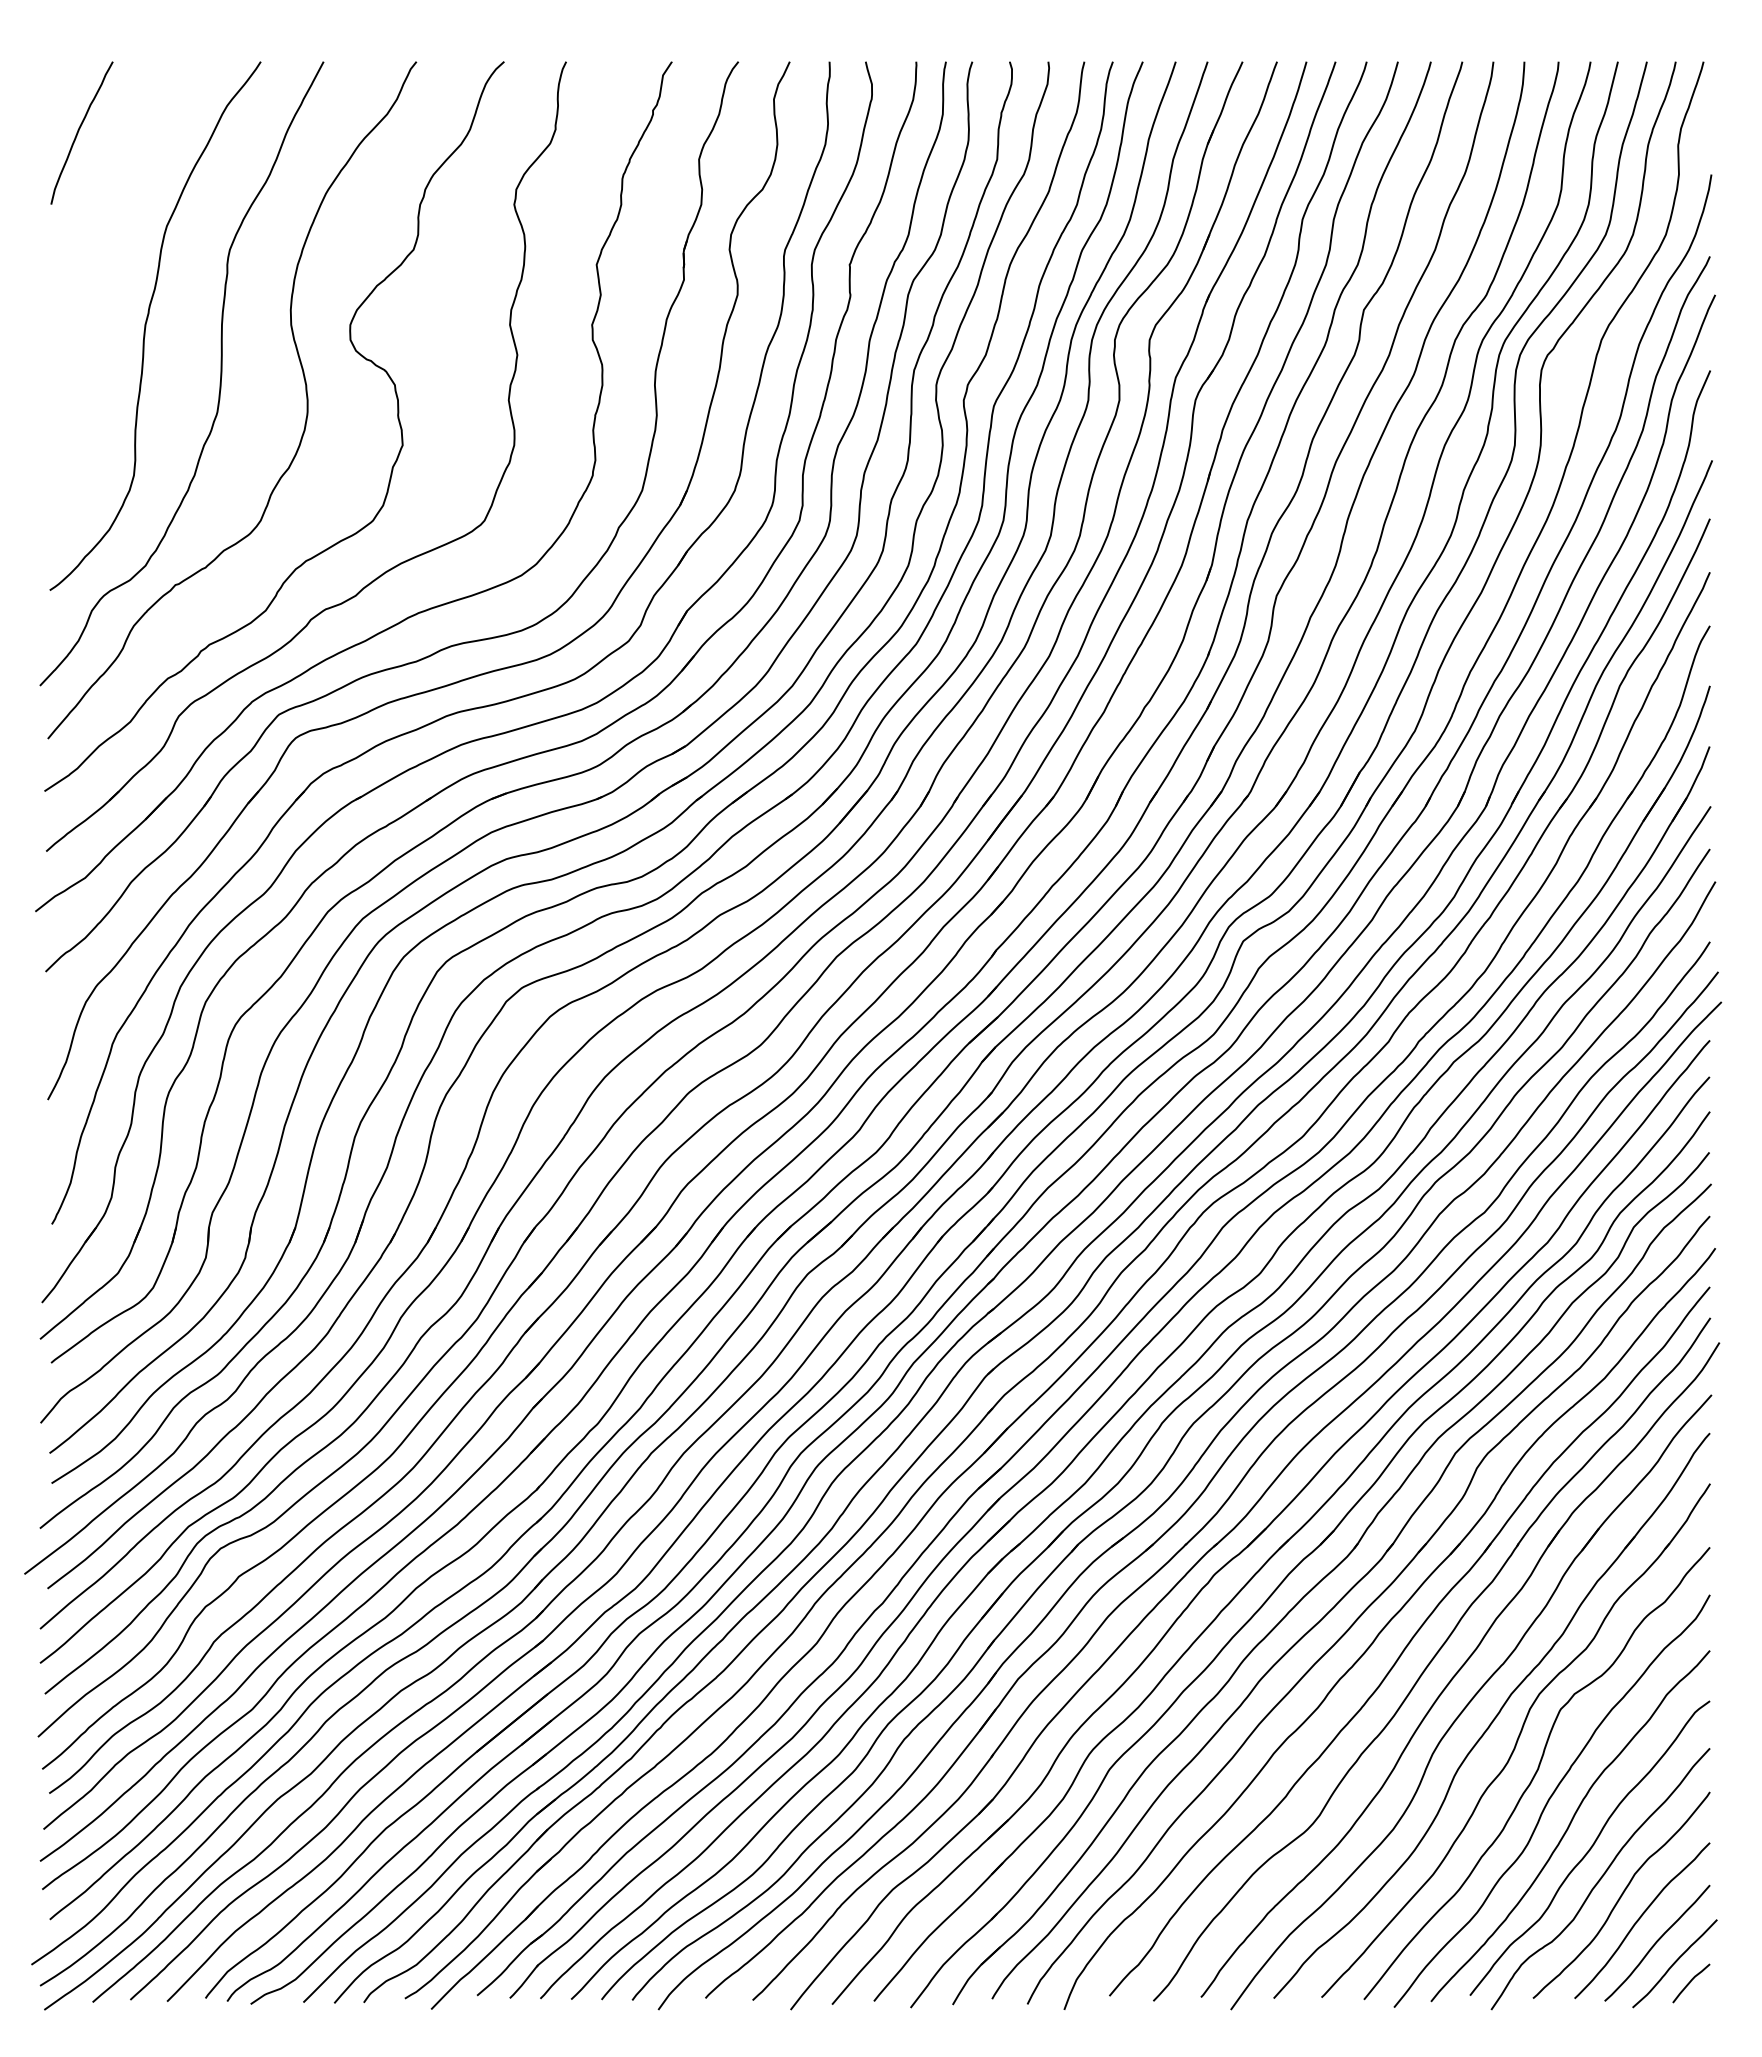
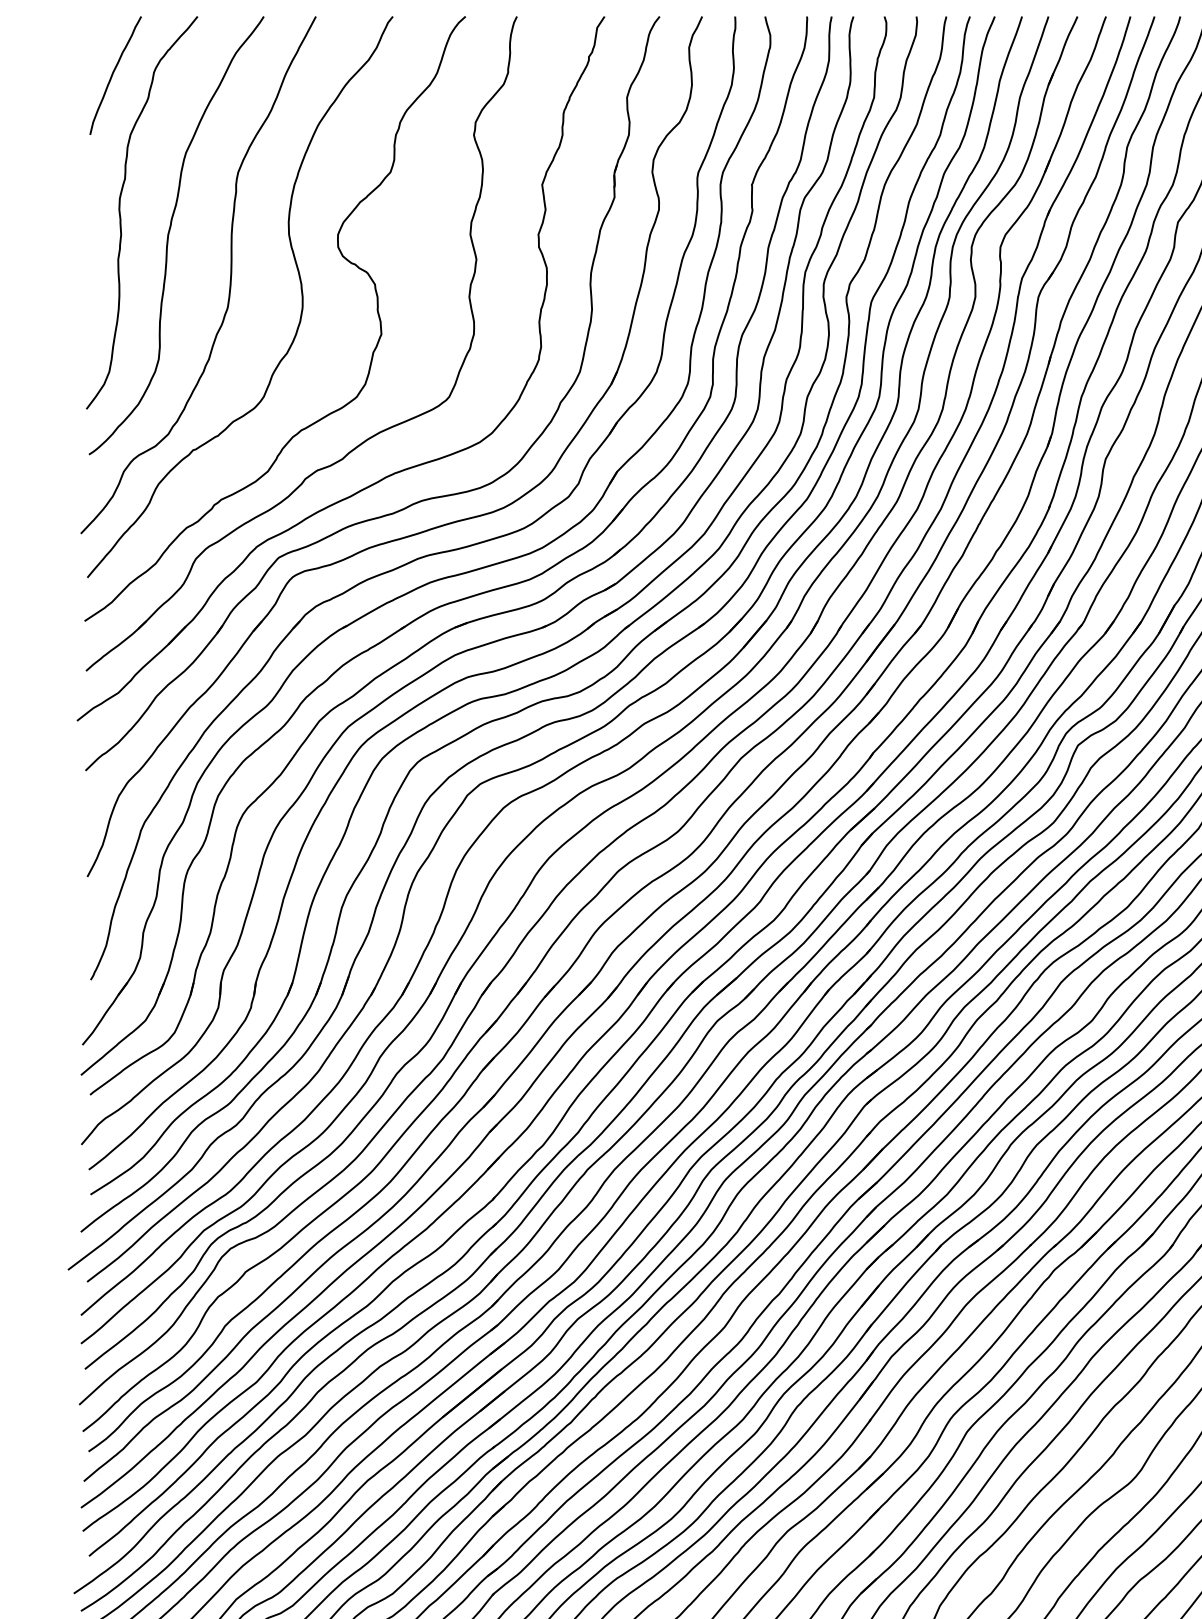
curve: (88, 301) -> (121, 215), added

